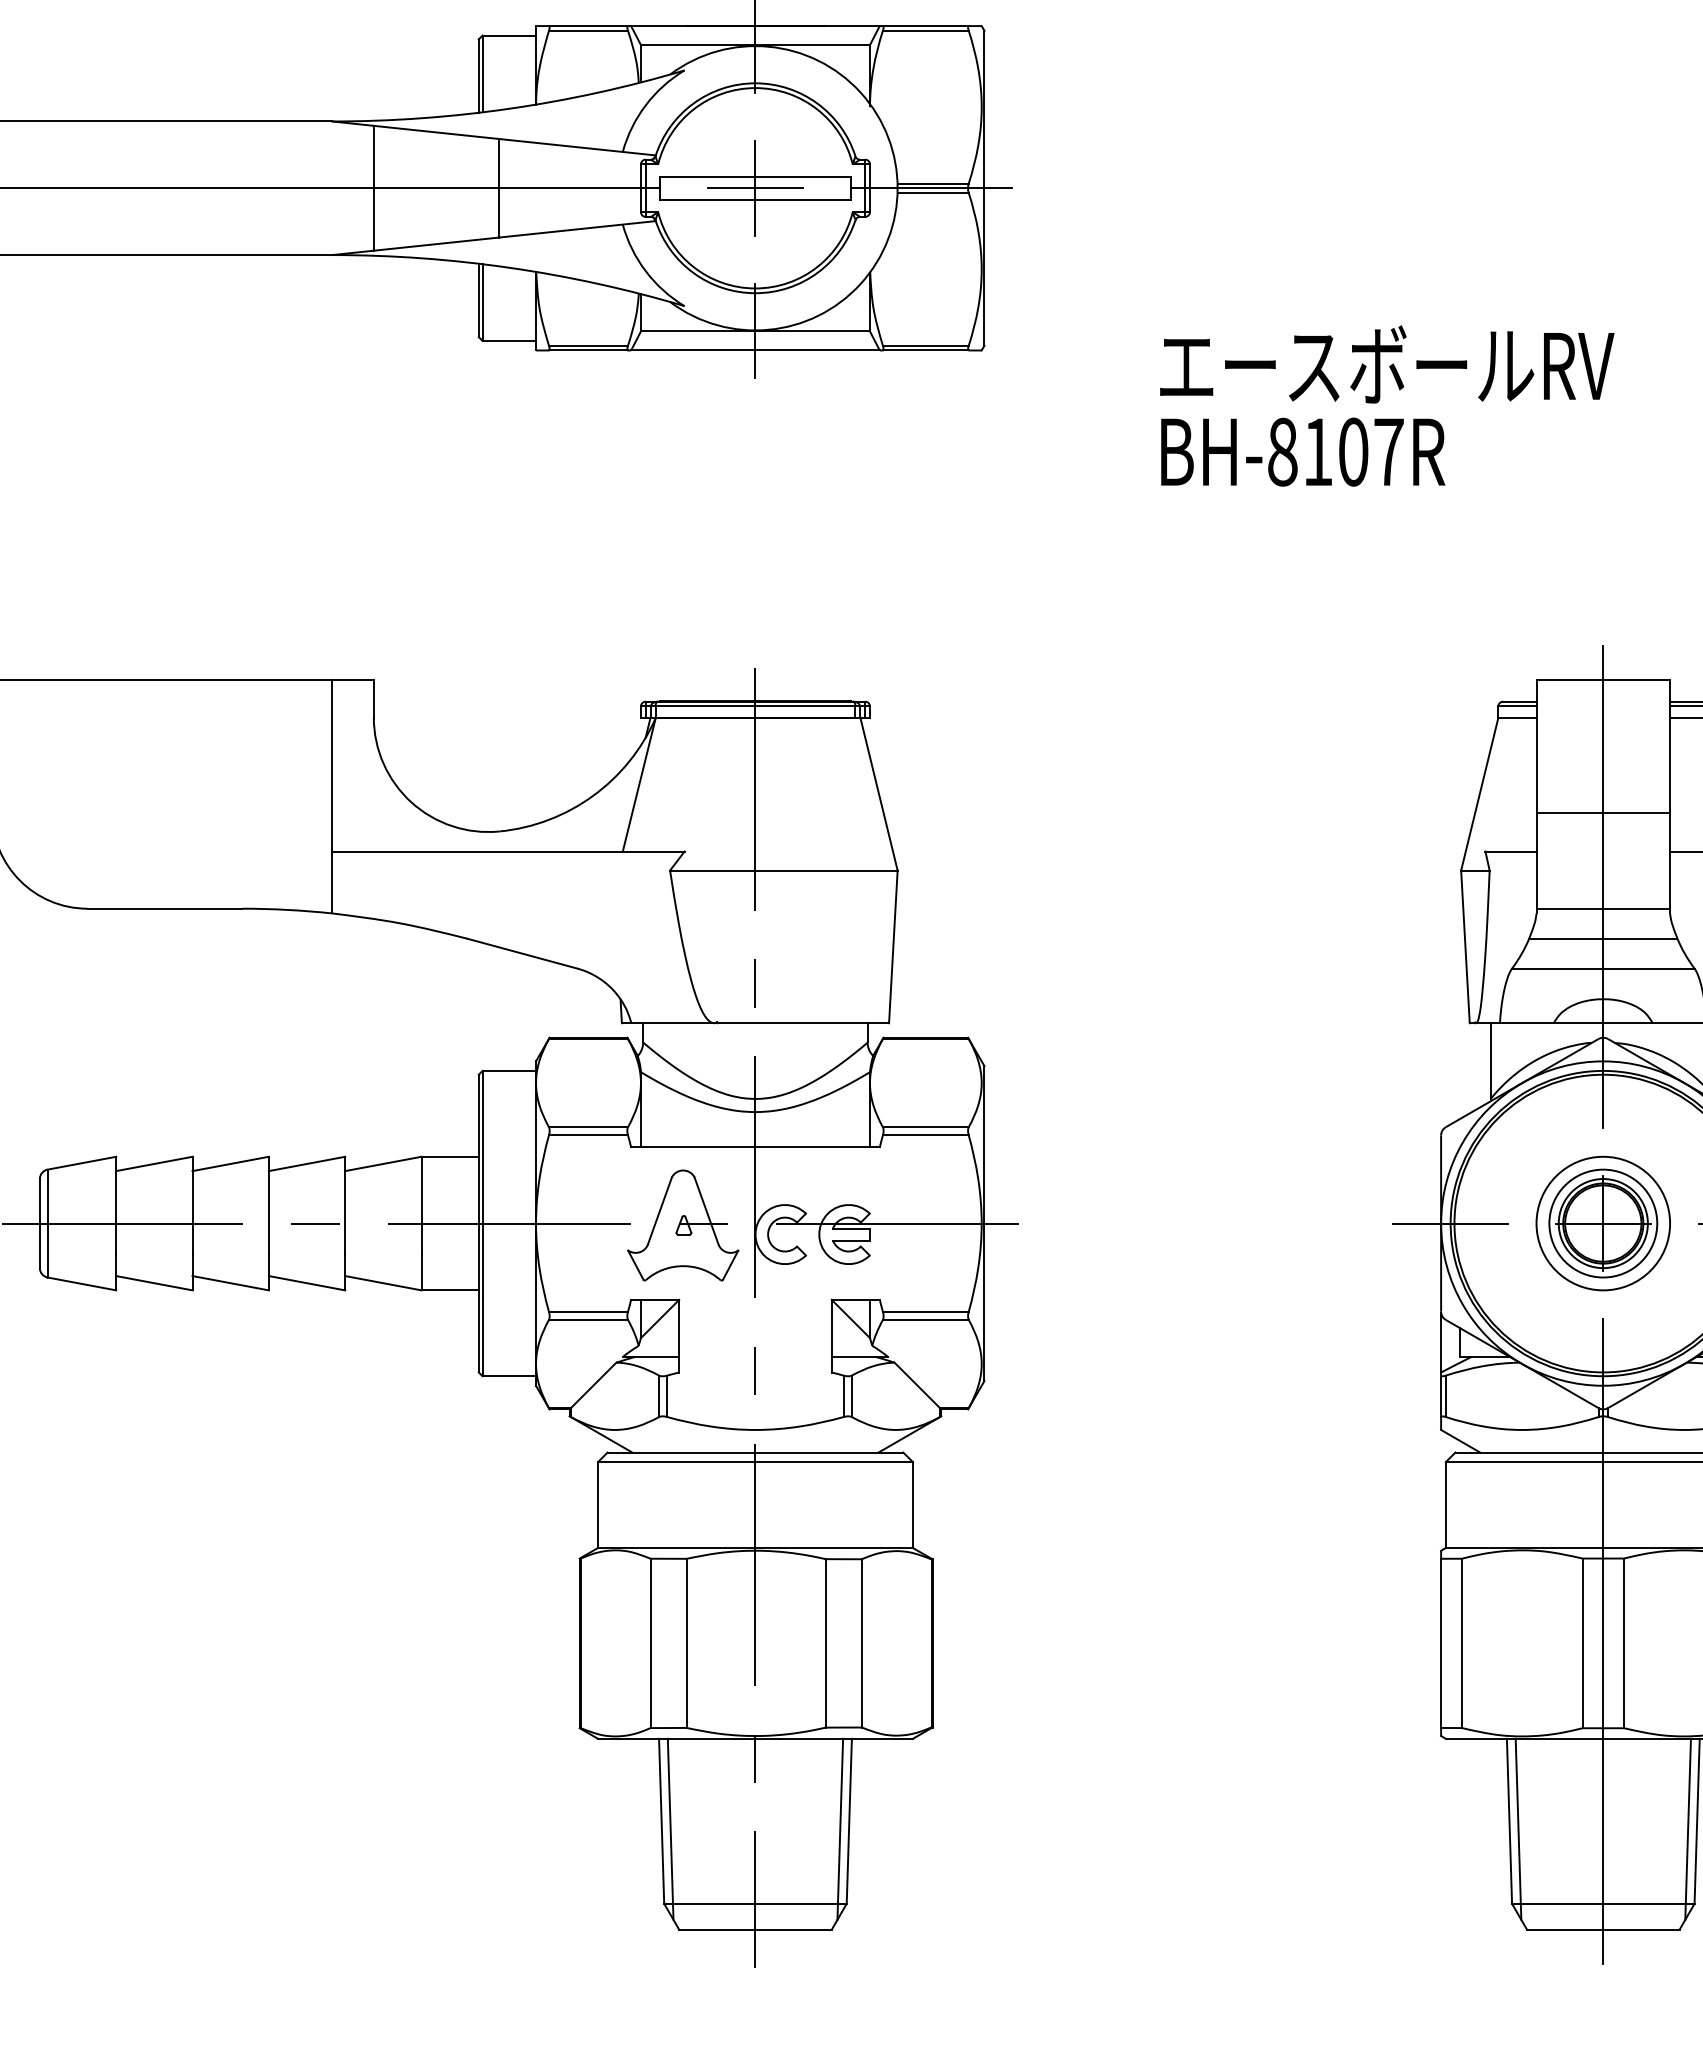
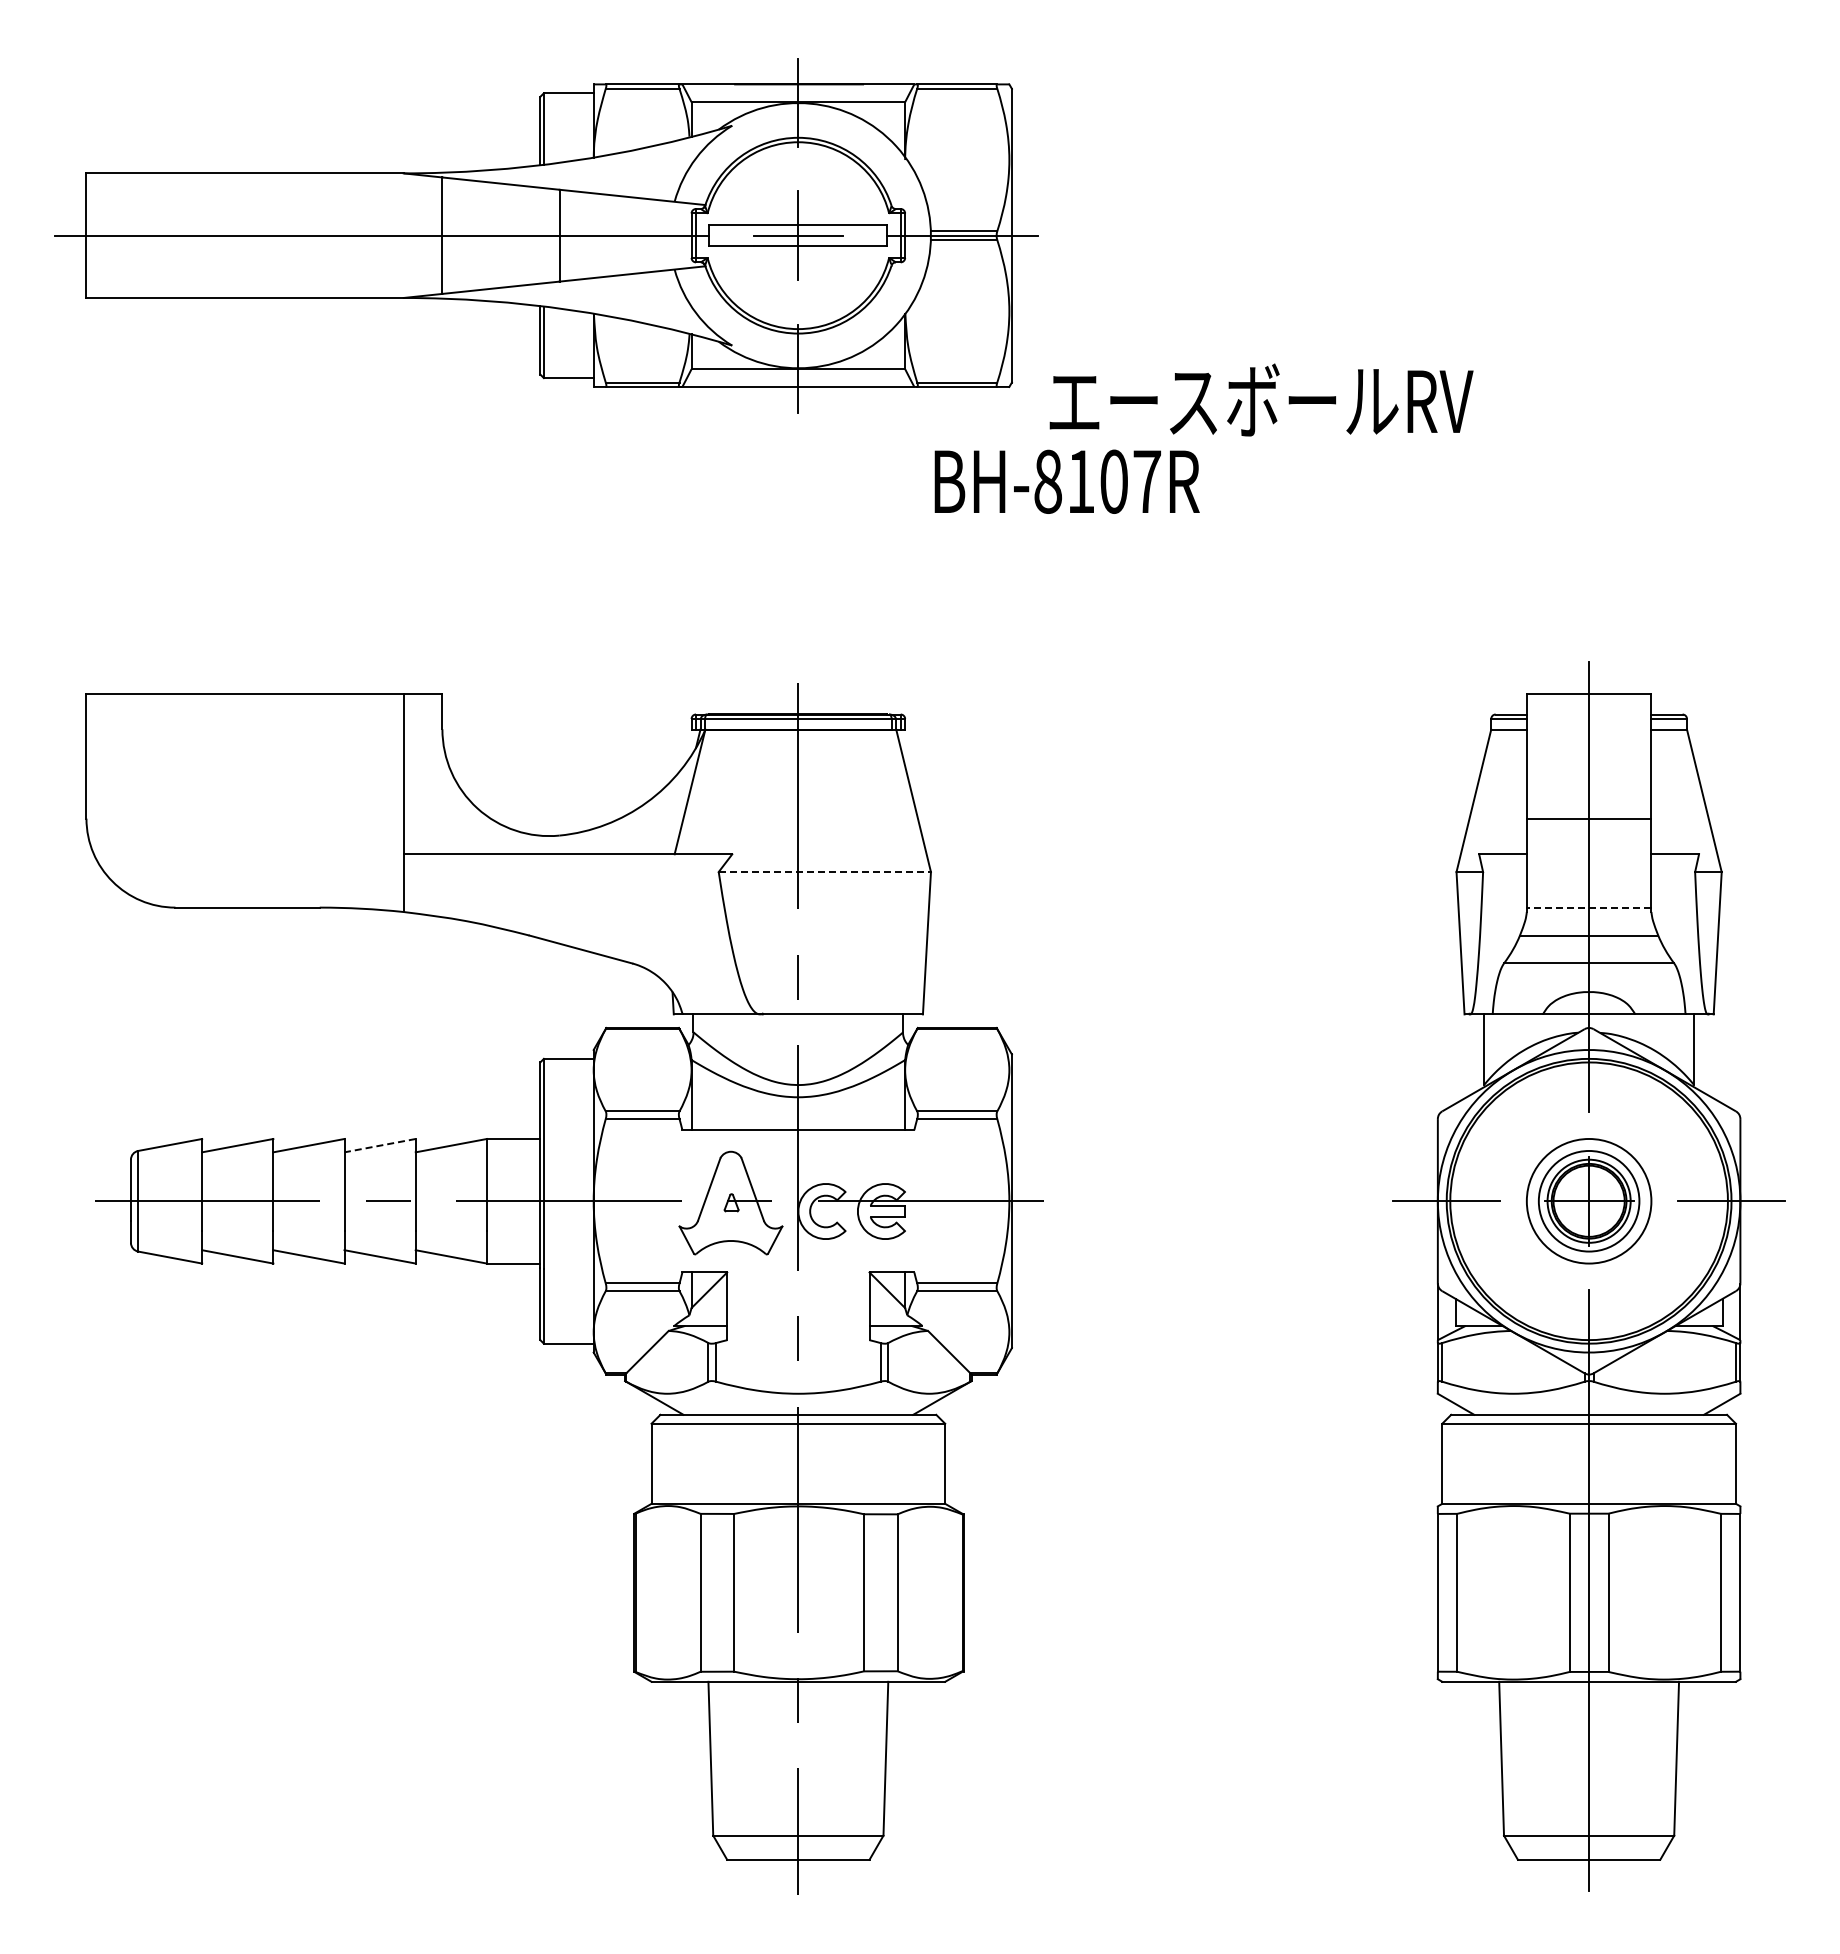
text: (1387, 363) -> (1261, 399), moved
text: (1302, 451) -> (1066, 481), moved
line: (784, 871) -> (825, 872), solid -> dashed
line: (1602, 908) -> (1588, 907), solid -> dashed
line: (306, 1163) -> (379, 1145), solid -> dashed
line: (669, 1828) -> (718, 1765), removed
line: (840, 1828) -> (877, 1765), removed
line: (1517, 1828) -> (1509, 1765), removed
line: (1687, 1828) -> (1667, 1765), removed

